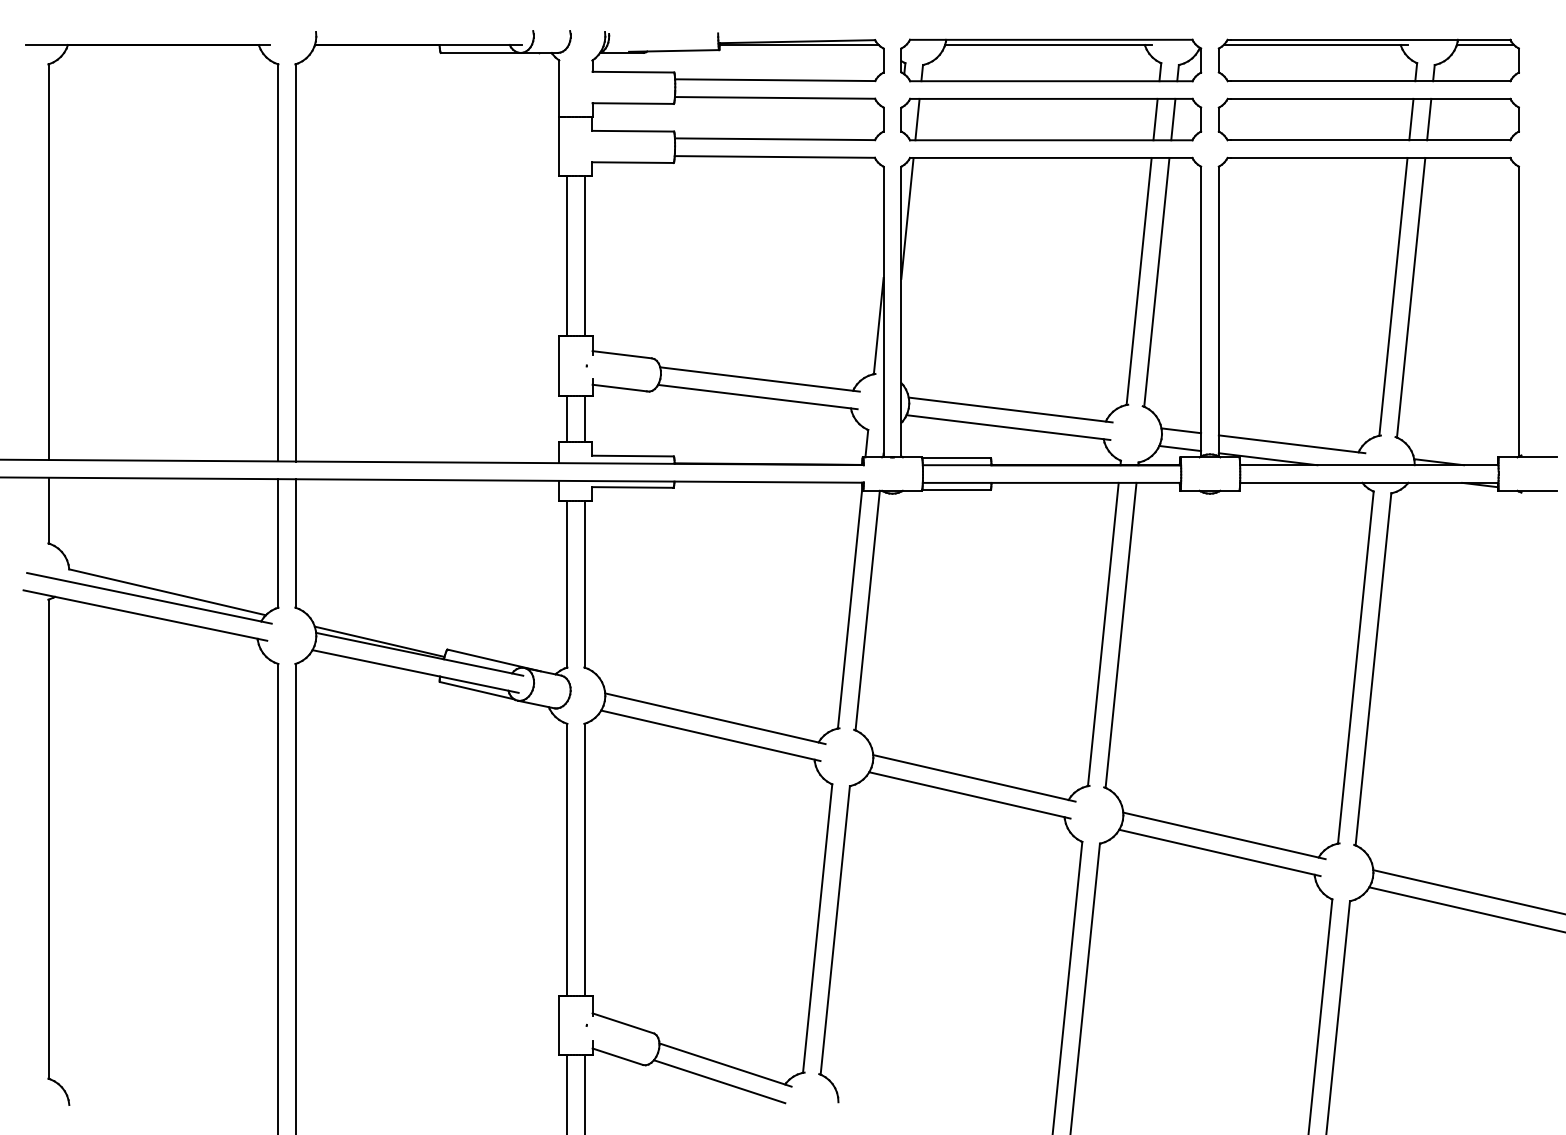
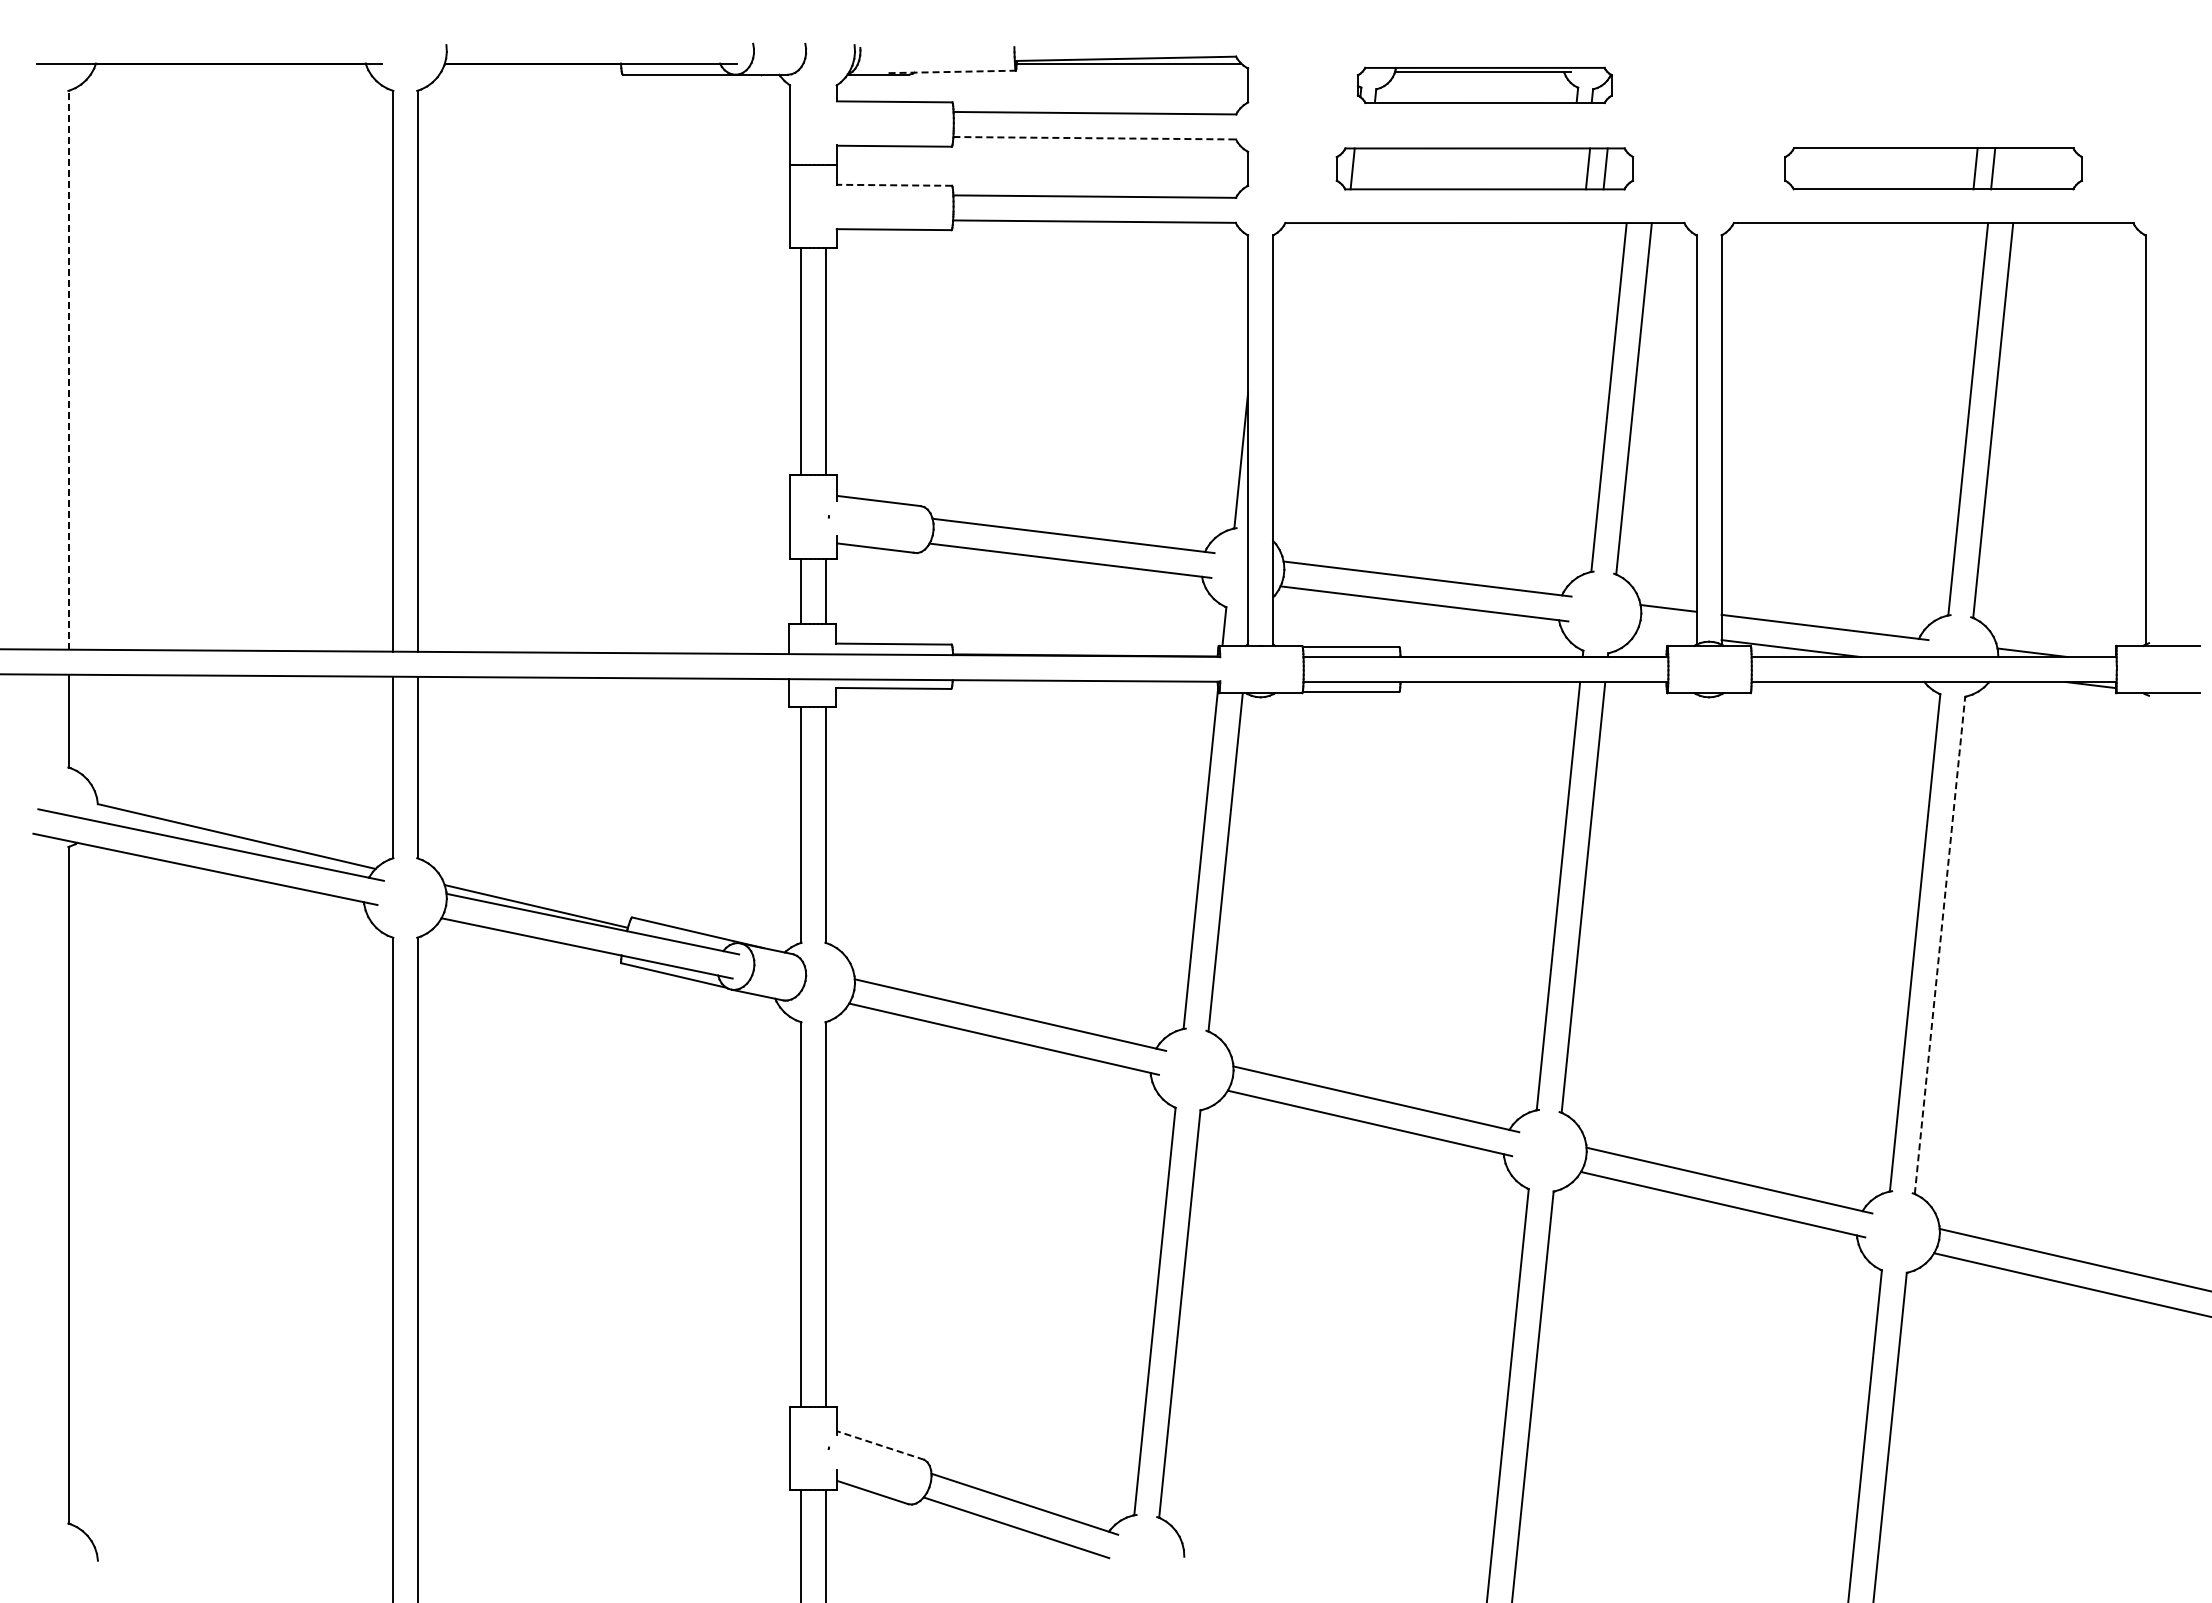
line: (674, 50) -> (952, 71), solid -> dashed
part: (1050, 60) -> (1484, 85), size x0.6
part: (1368, 60) -> (1933, 85), removed
line: (775, 98) -> (1095, 138), solid -> dashed
part: (1050, 119) -> (1484, 168), size x0.7
part: (1368, 119) -> (1933, 168), size x0.7
line: (633, 131) -> (894, 185), solid -> dashed
line: (907, 218) -> (1281, 308), removed
line: (48, 261) -> (68, 369), solid -> dashed
line: (1179, 448) -> (1666, 633), removed
line: (1373, 669) -> (1940, 945), solid -> dashed
line: (623, 1023) -> (880, 1445), solid -> dashed

